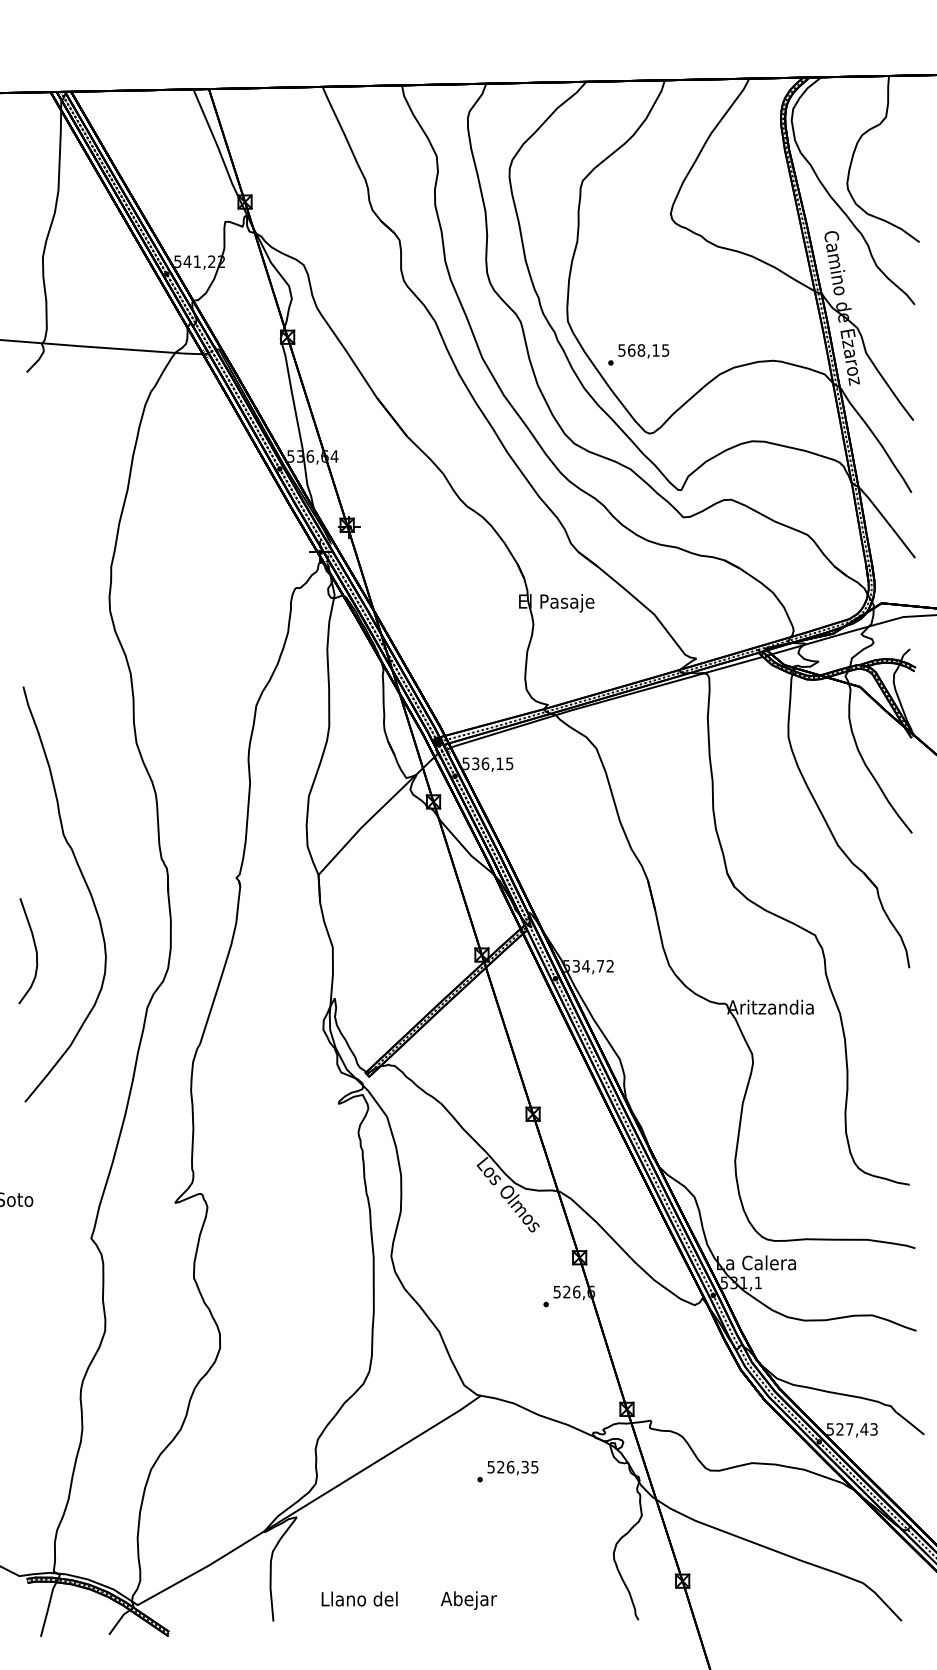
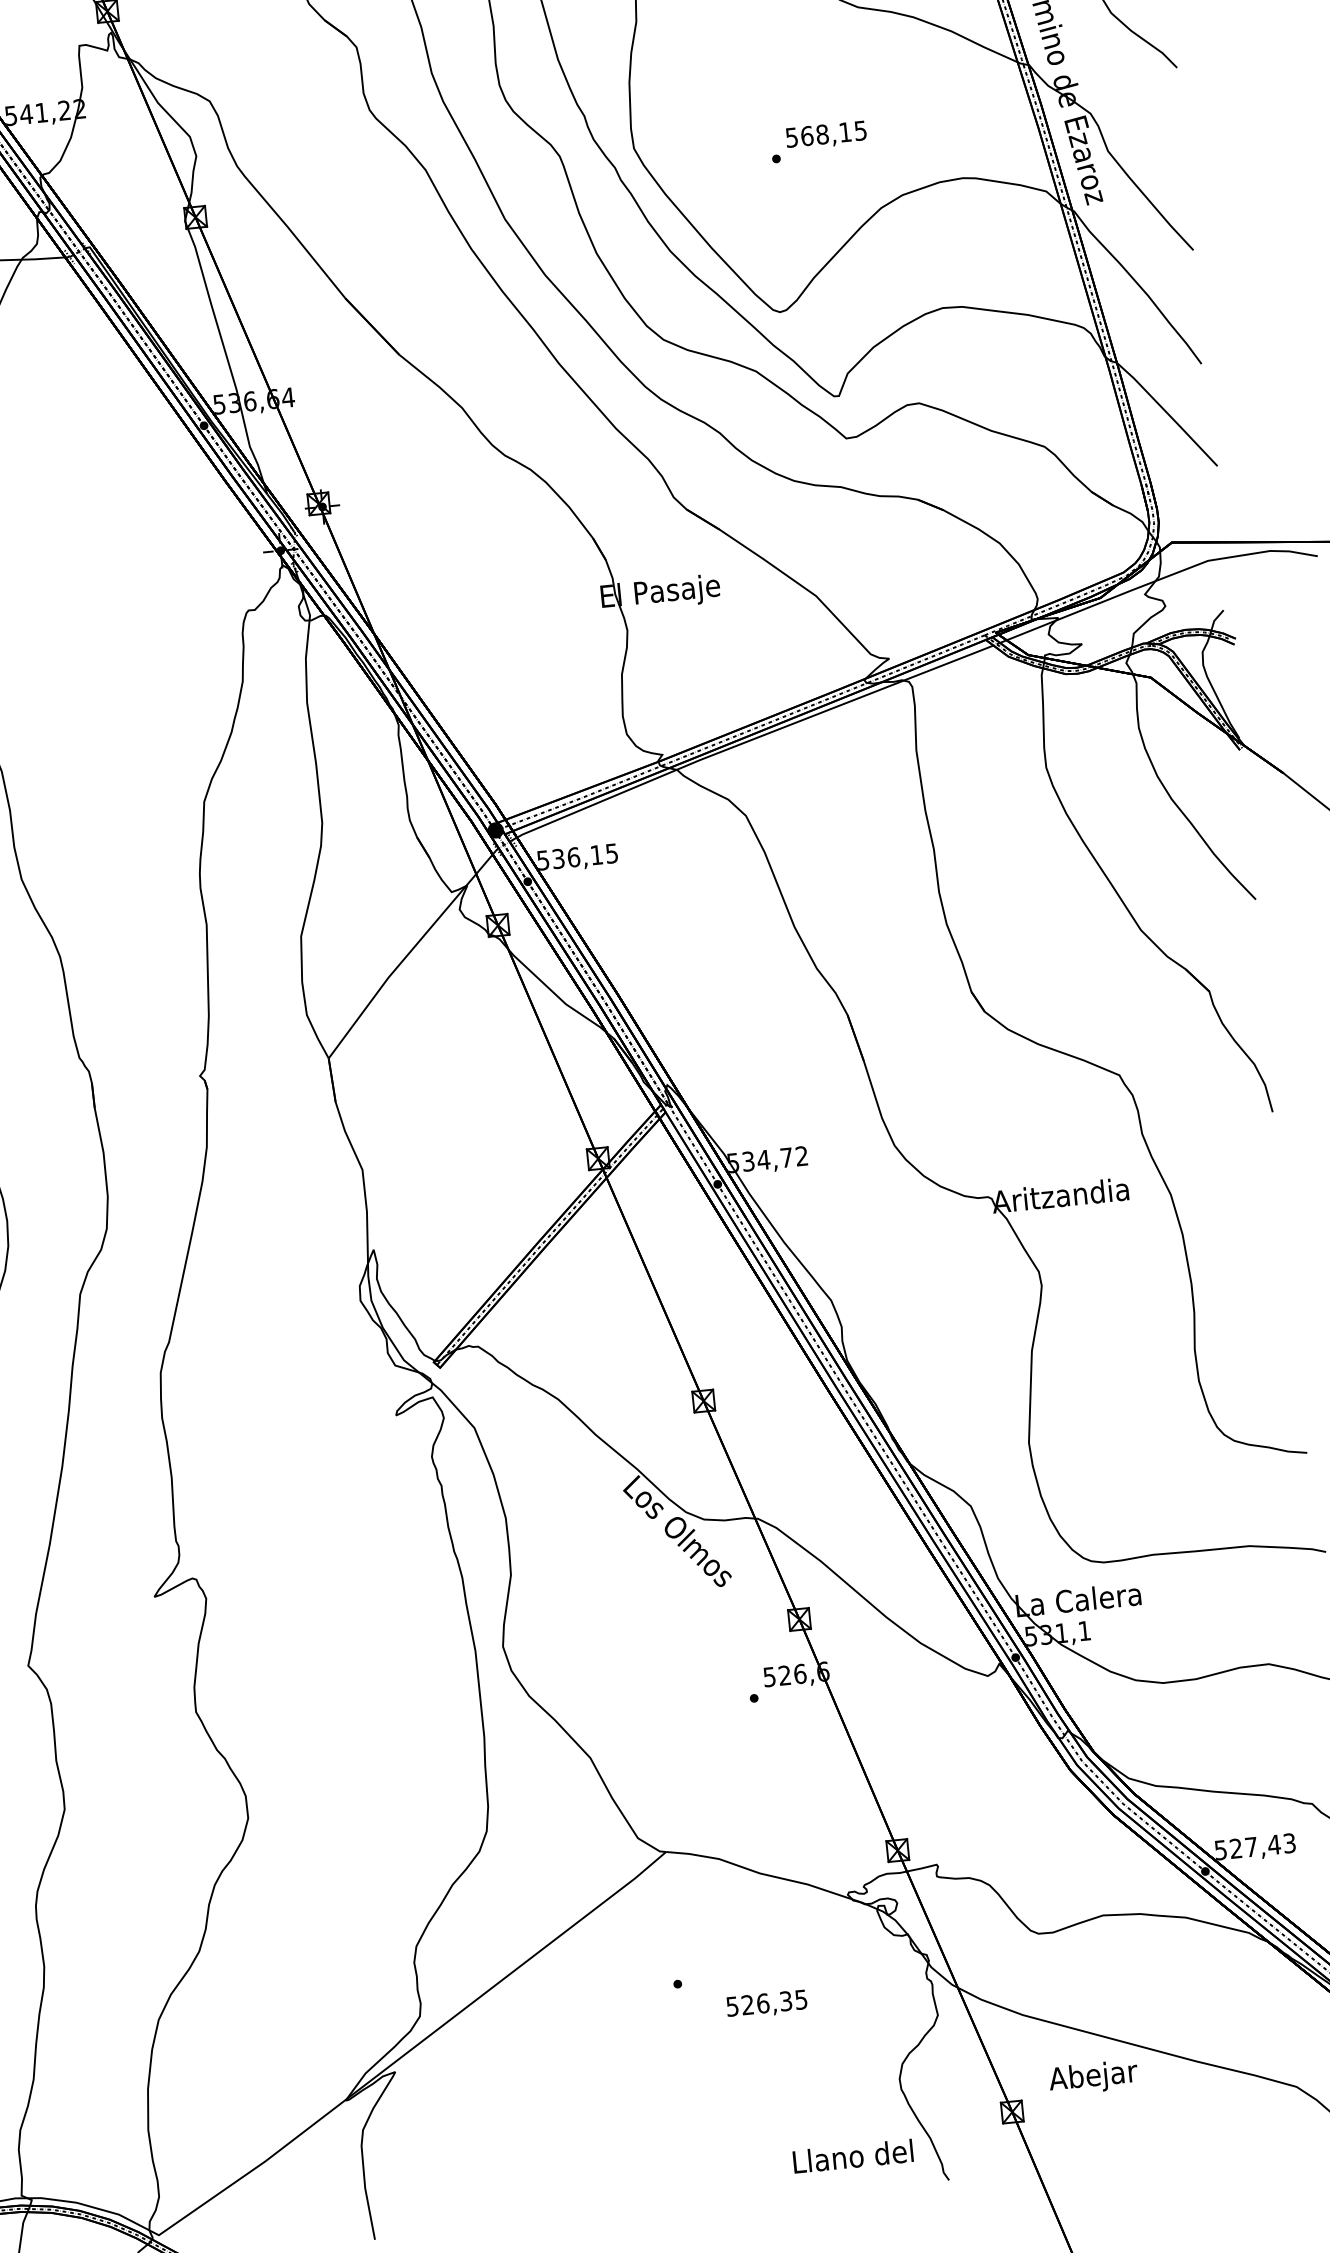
text: (638, 354) -> (818, 141), moved
text: (512, 1467) -> (766, 2003), moved
text: (359, 1598) -> (852, 2155), moved
text: (468, 1600) -> (1092, 2077), moved

